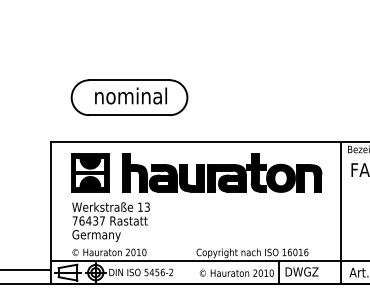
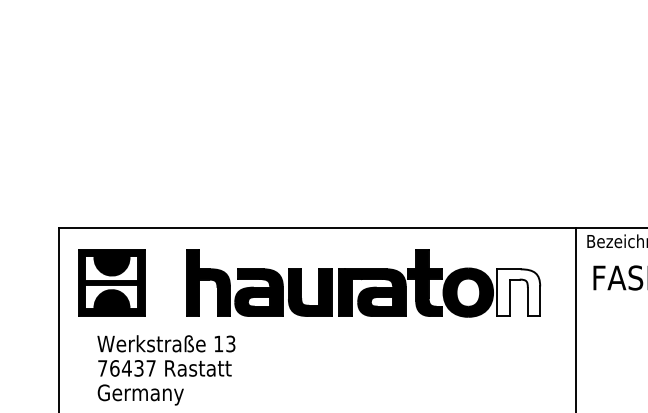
part: (129, 97) -> (199, 149), removed
part: (90, 172) -> (112, 282), moved
fill: (309, 178) -> (518, 292), removed

